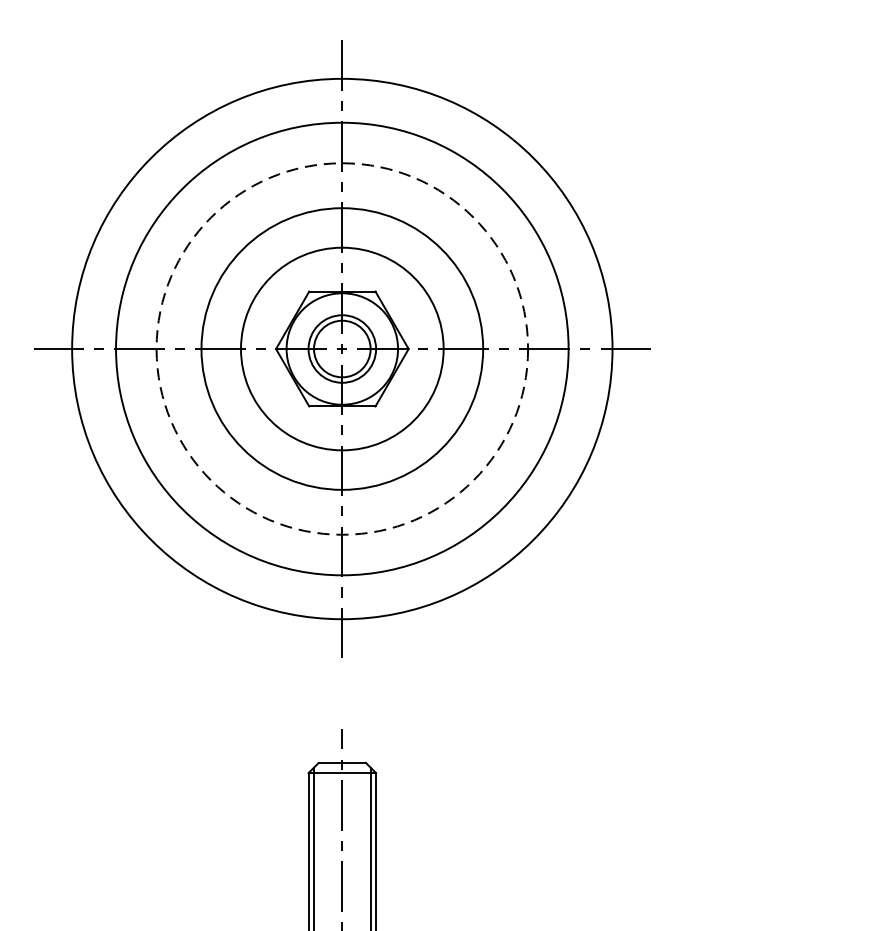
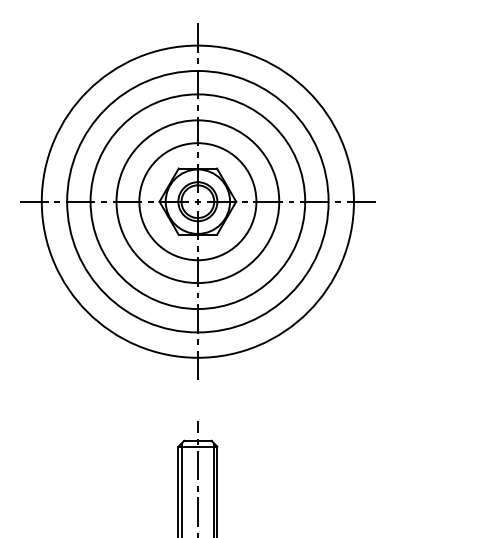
circle: (341, 348) -> (197, 201), dashed -> solid

